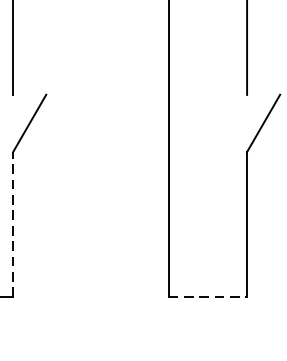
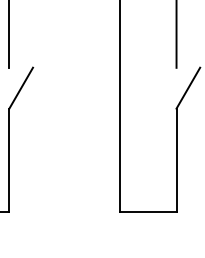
line: (13, 224) -> (9, 160), dashed -> solid
line: (207, 297) -> (148, 212), dashed -> solid

